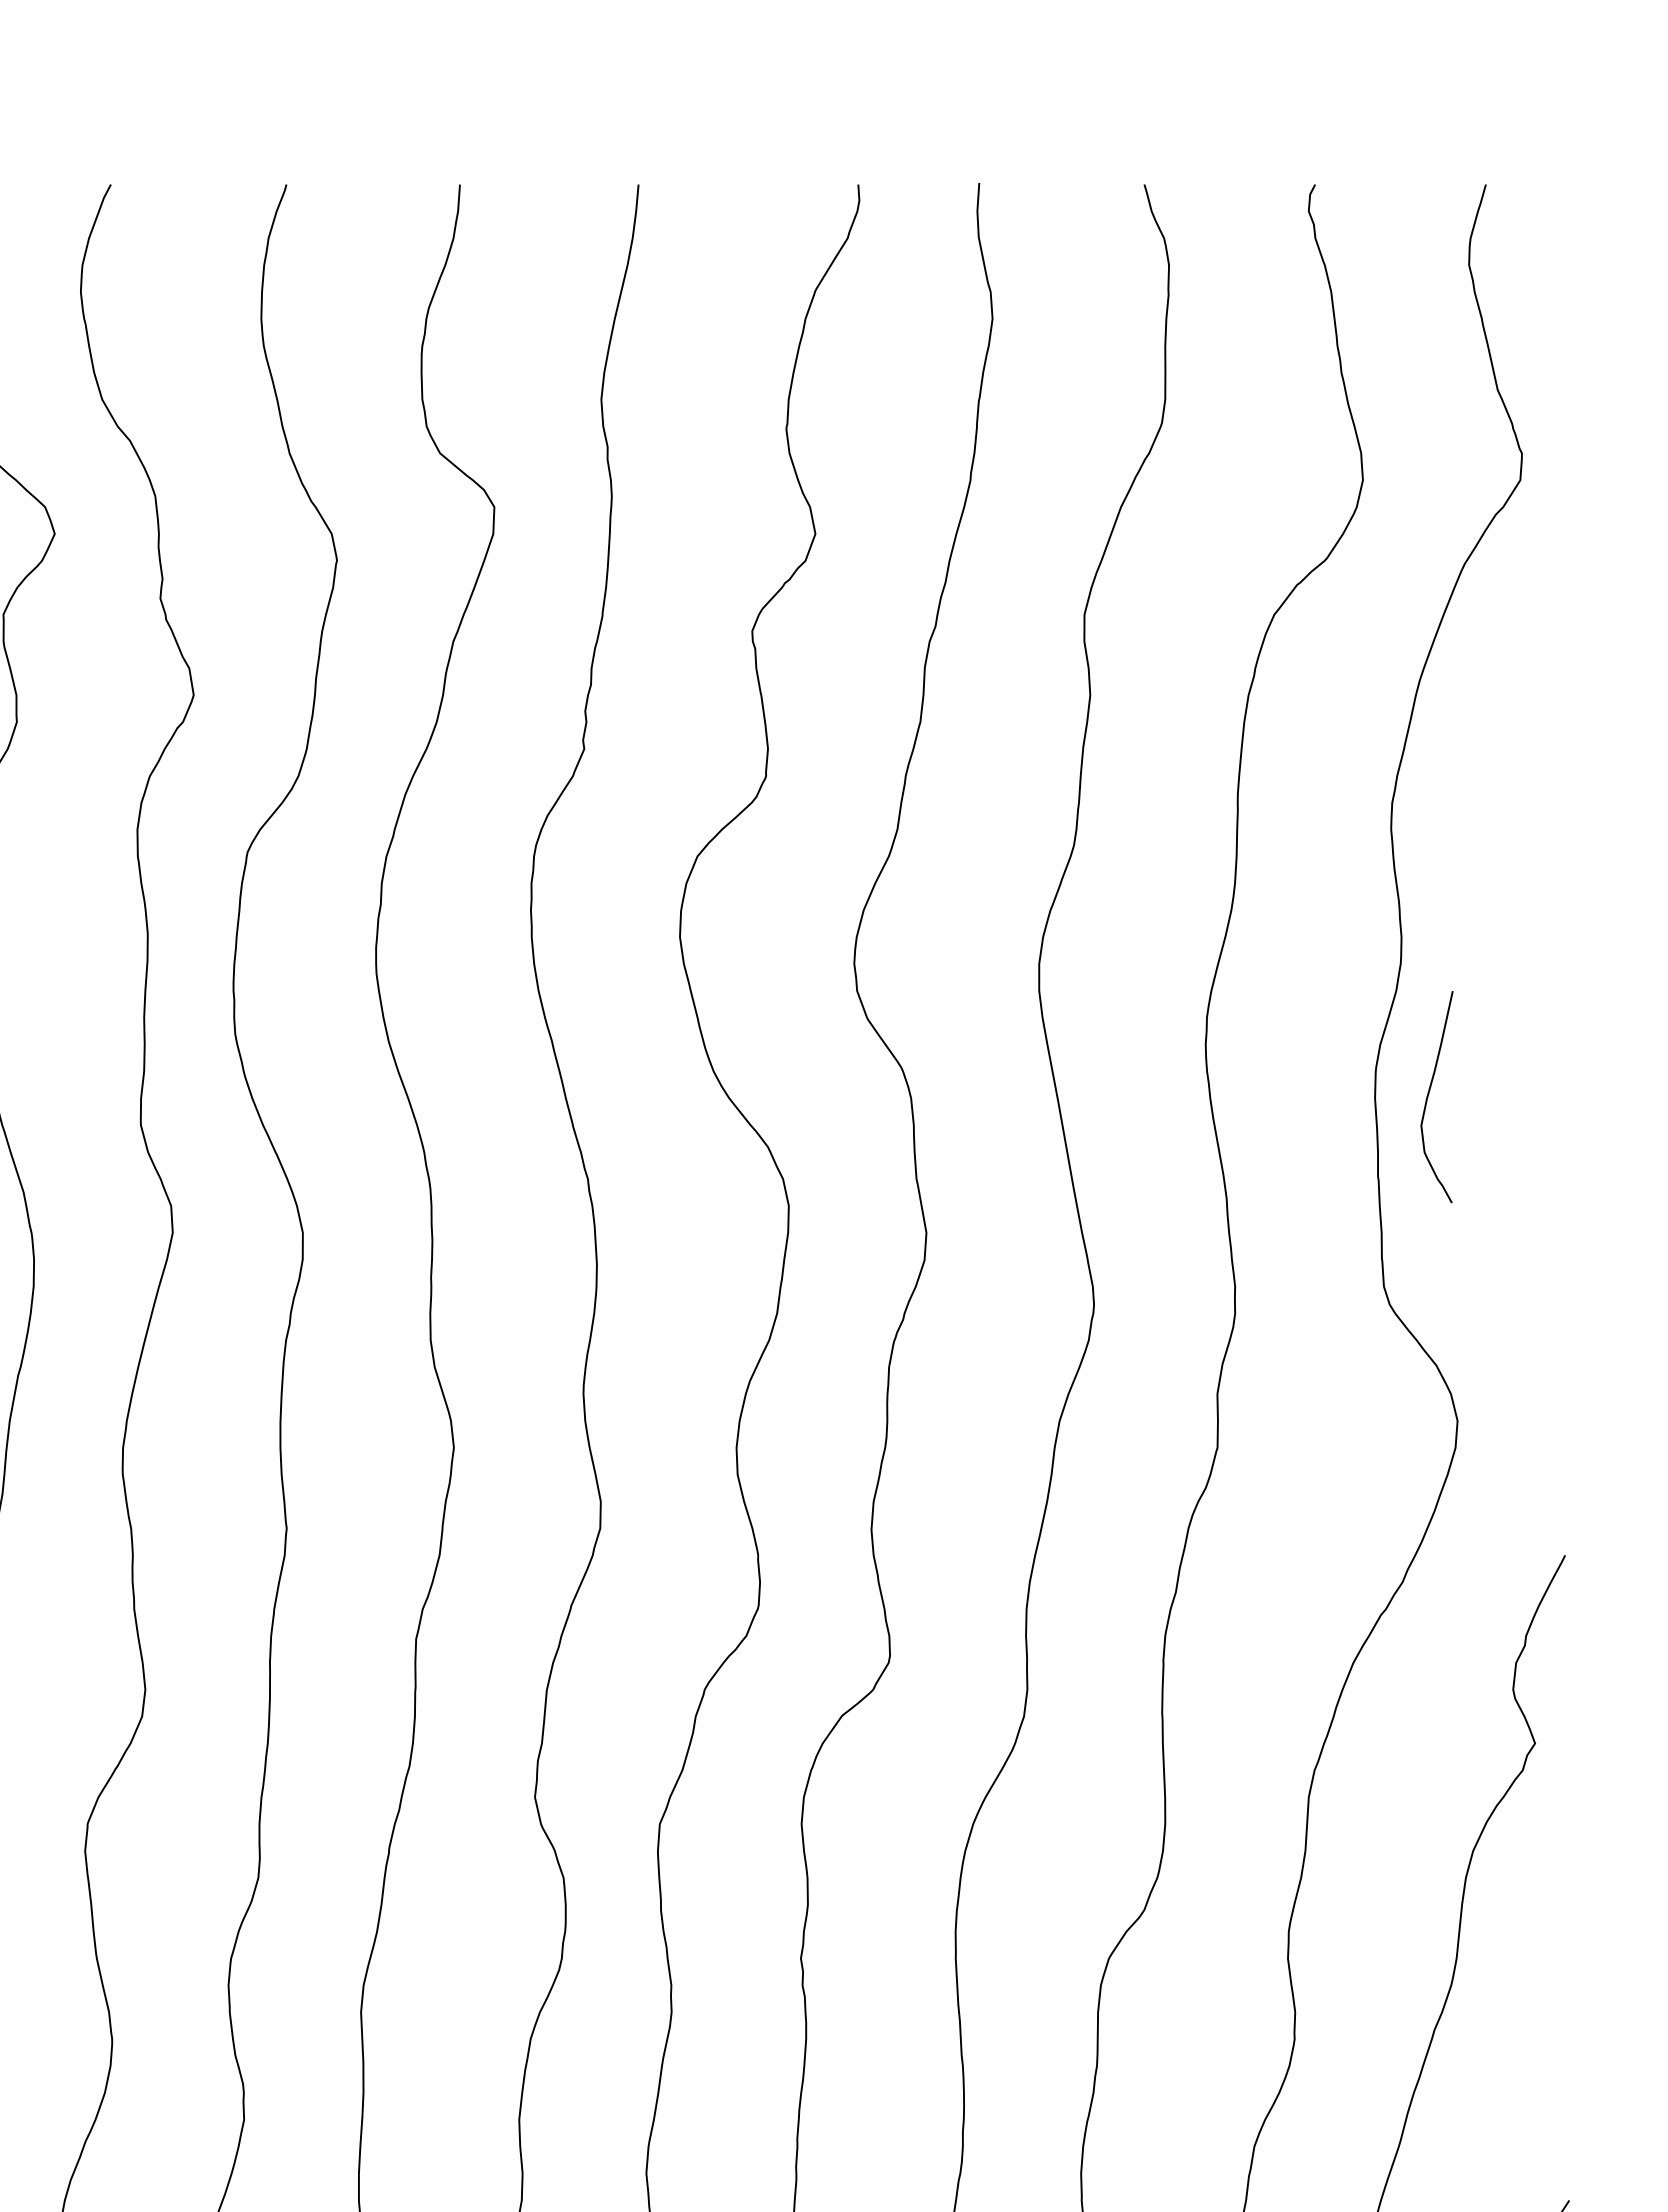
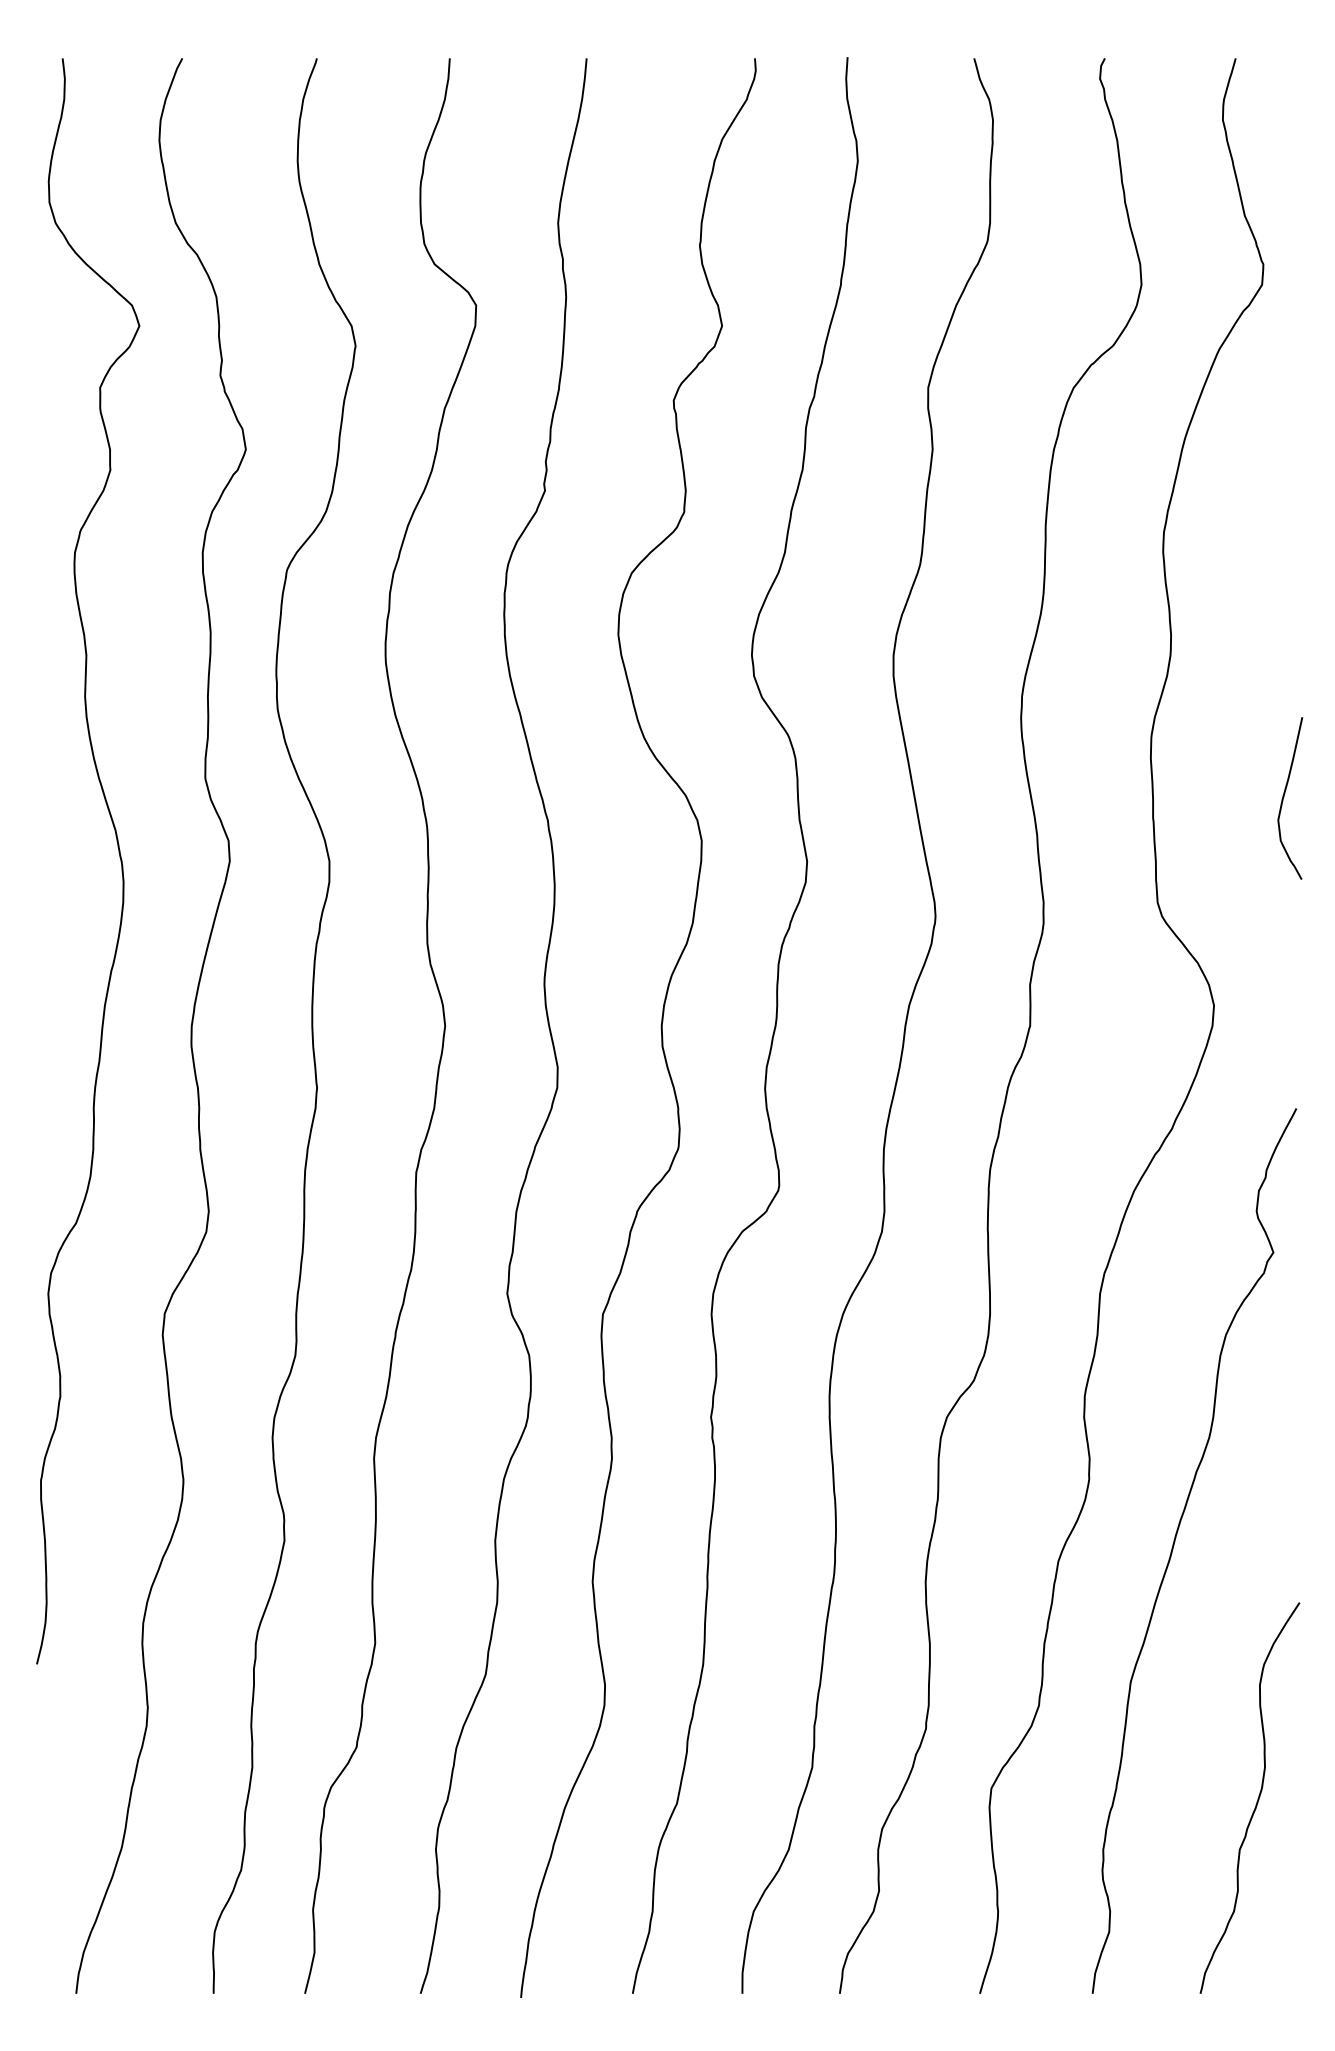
curve: (1429, 1095) -> (1284, 797), moved

